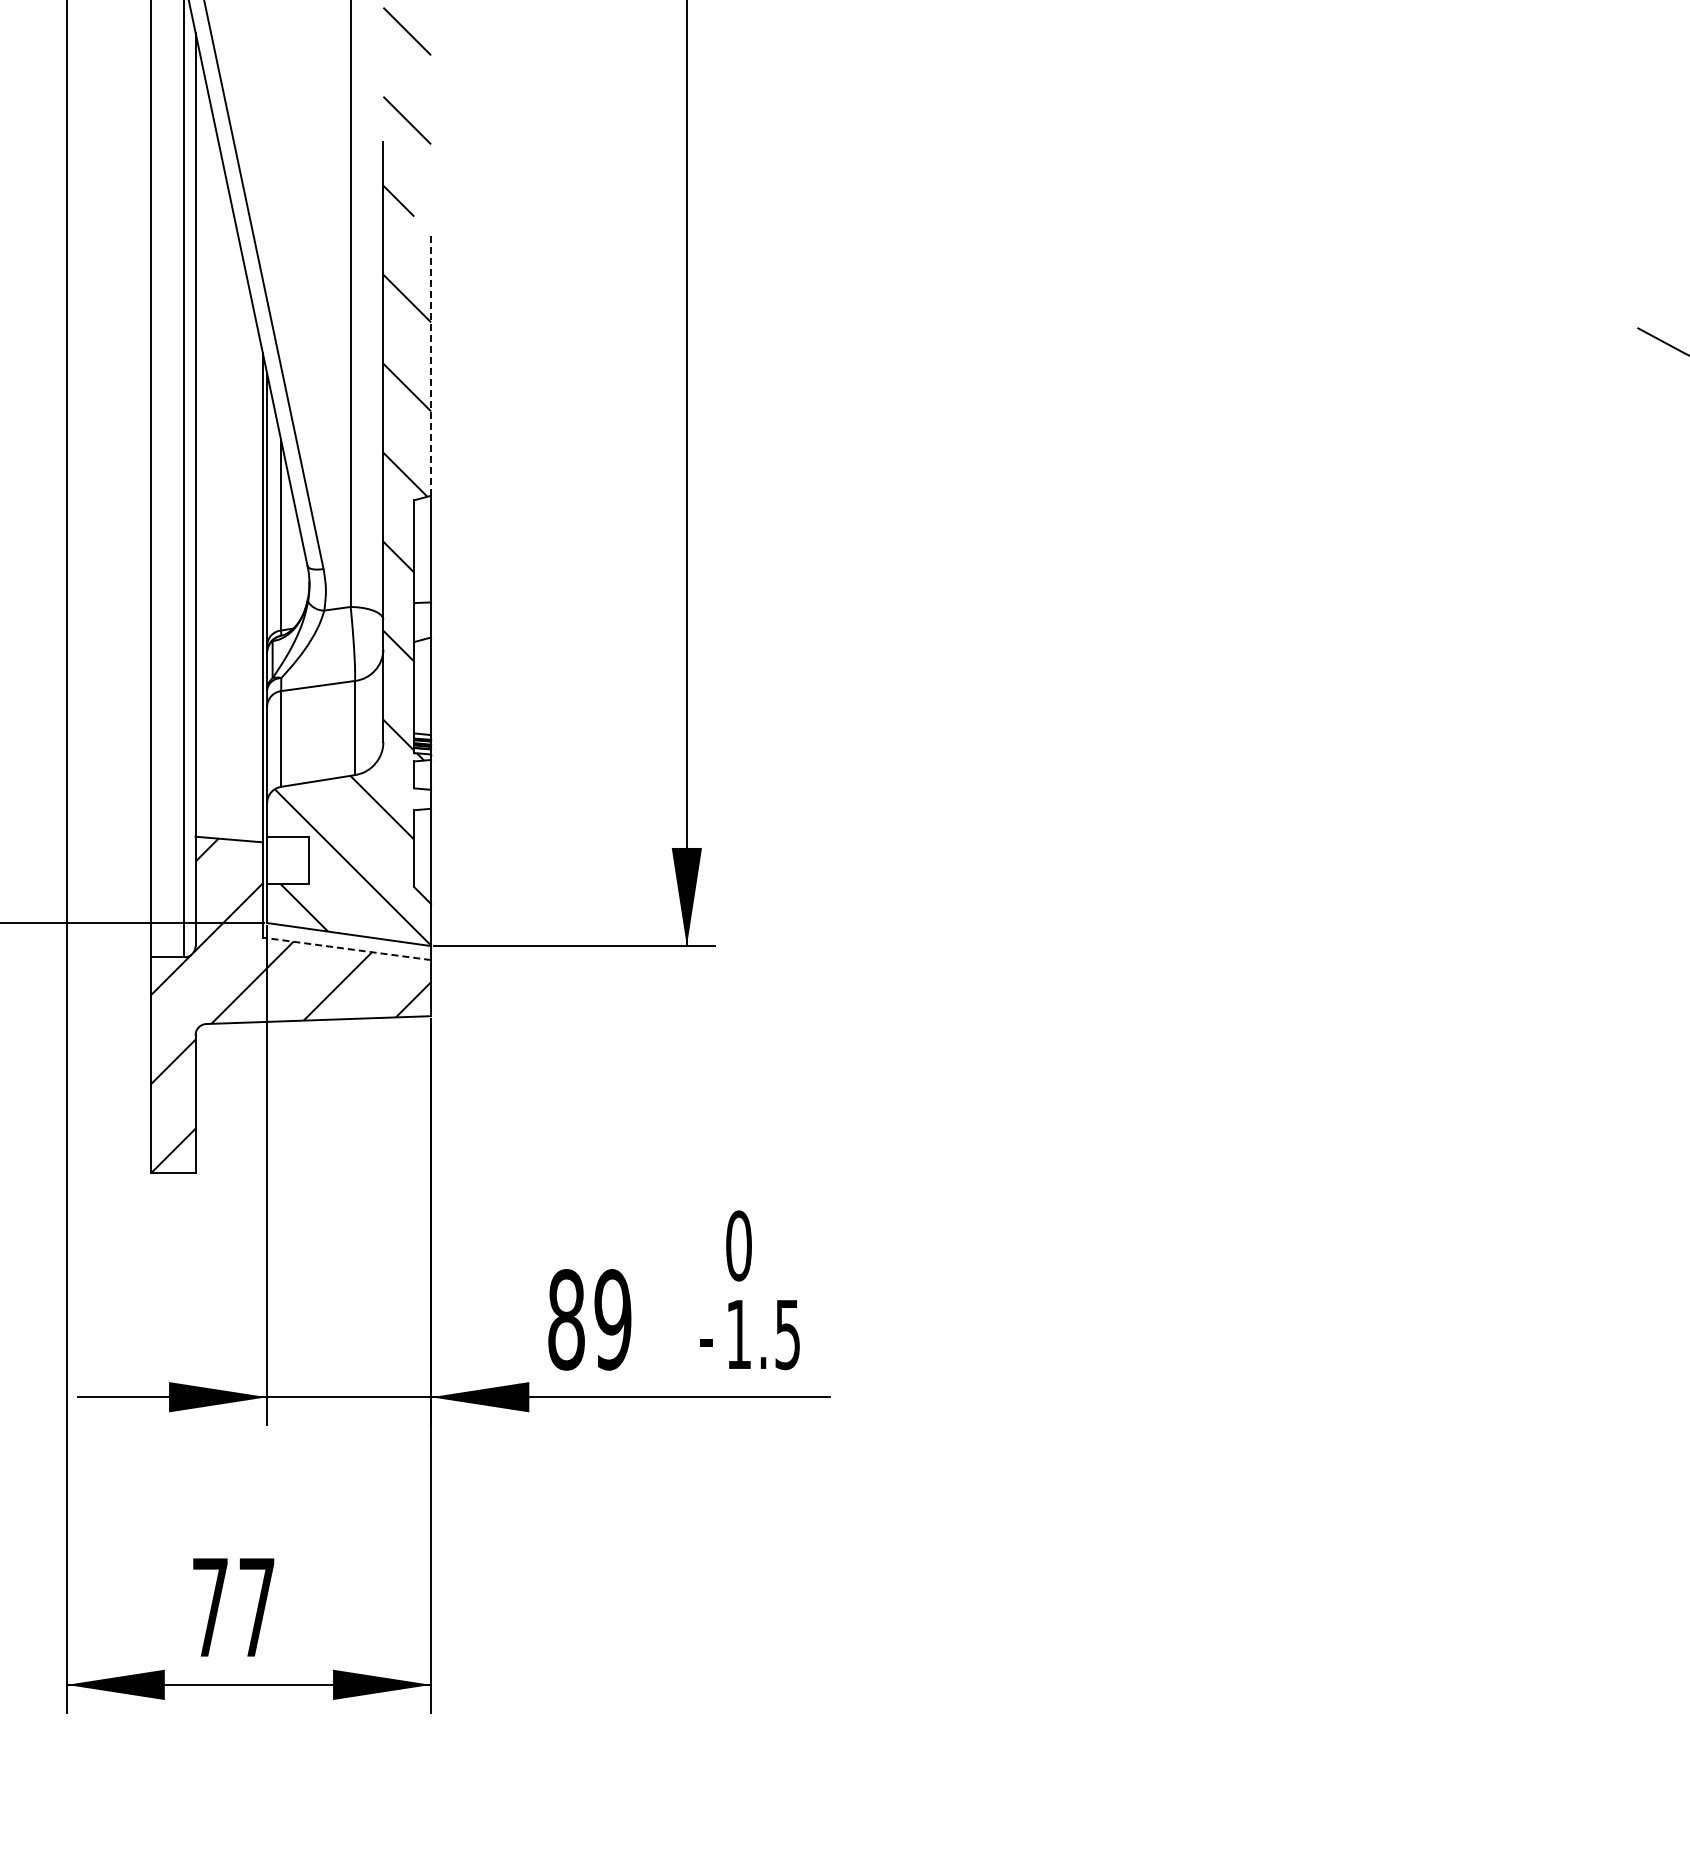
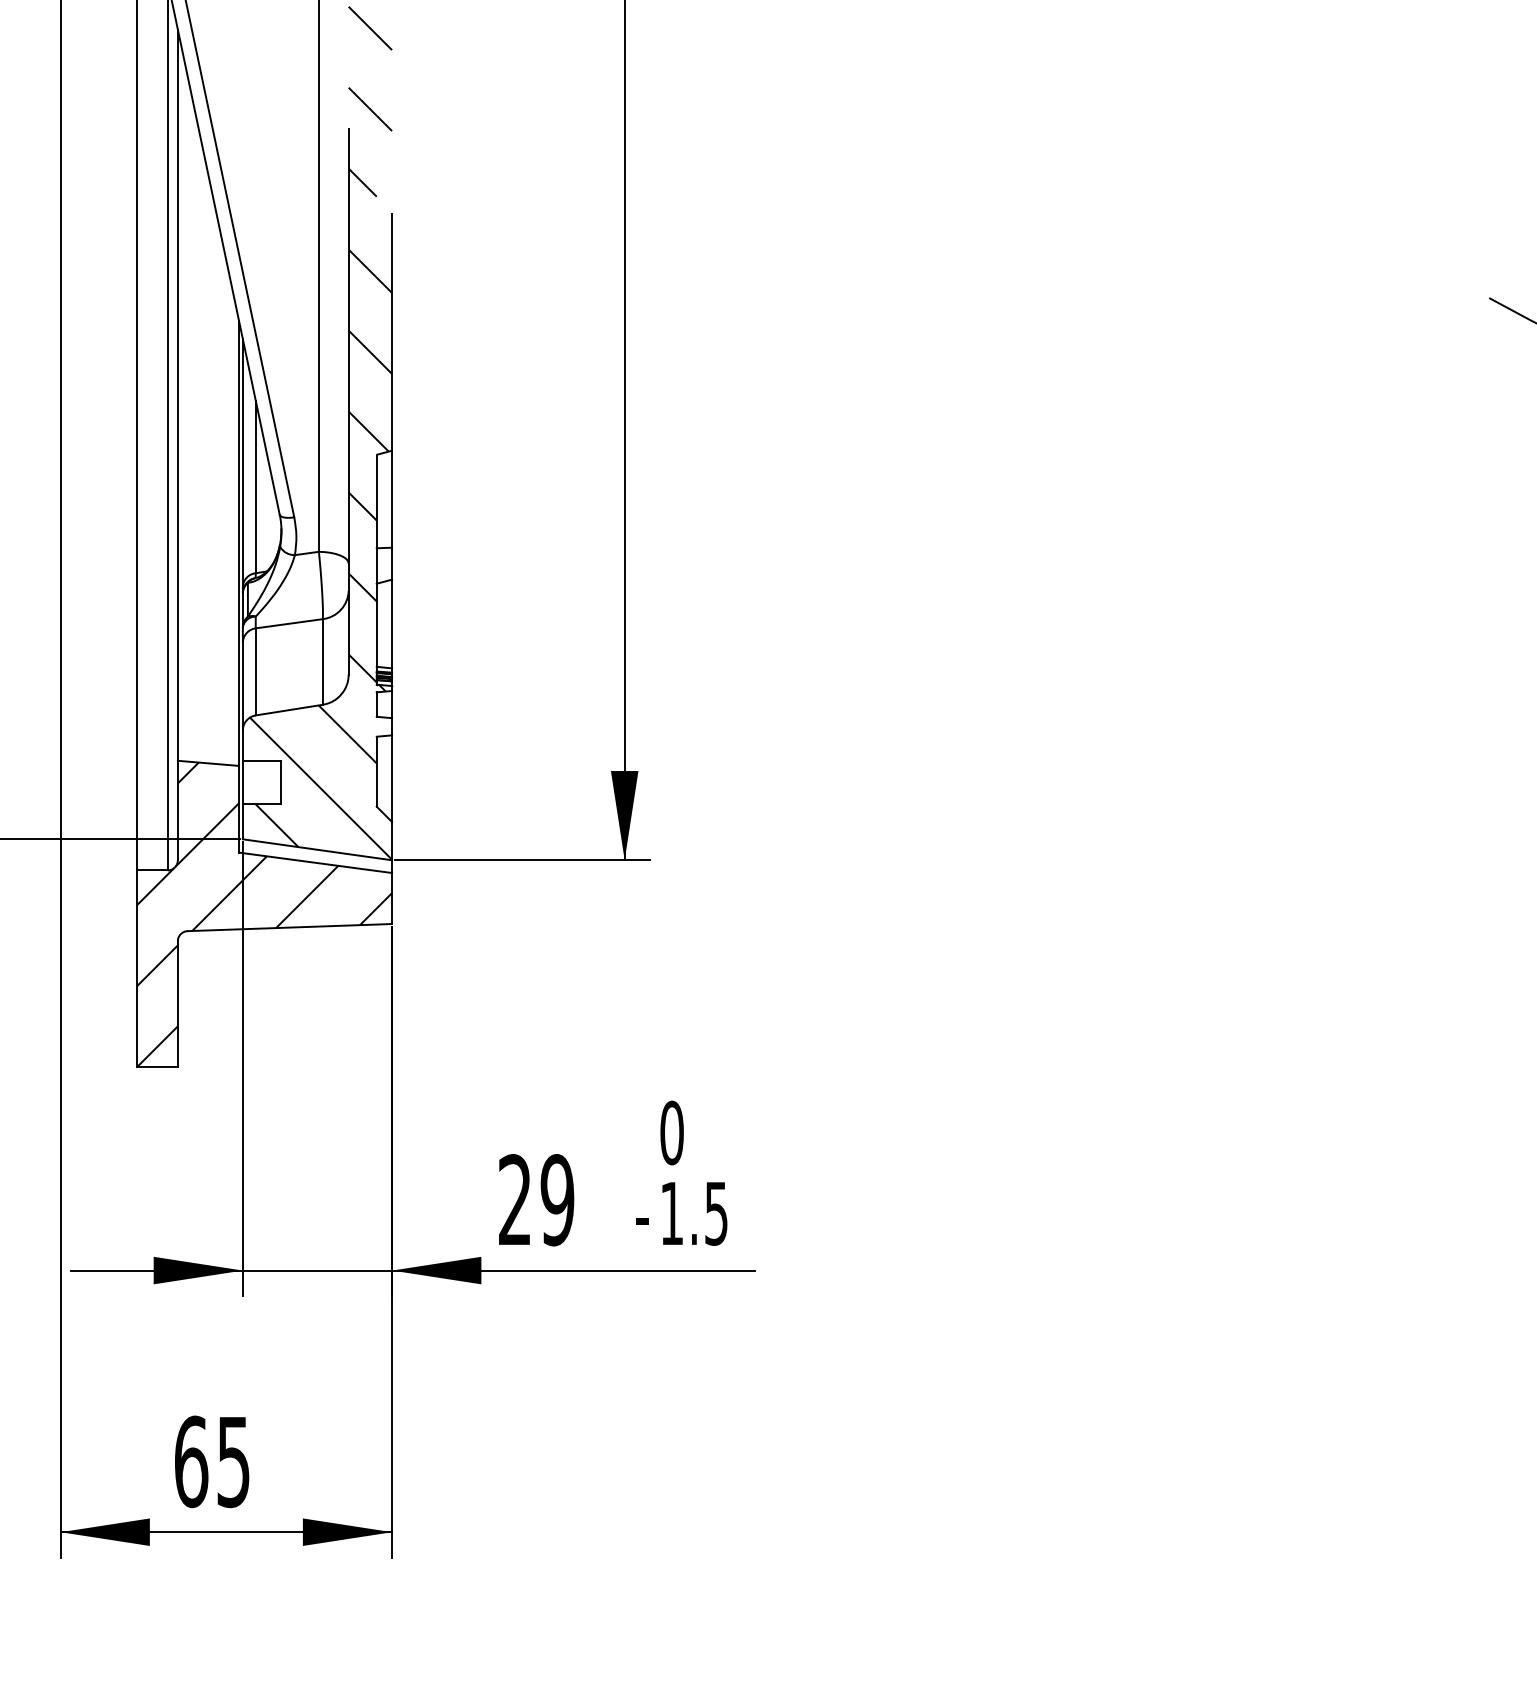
line: (431, 366) -> (392, 333), dashed -> solid
line: (346, 948) -> (315, 862), dashed -> solid
text: (566, 1319) -> (515, 1199), 89 -> 29
text: (233, 1607) -> (212, 1461), 77 -> 65

